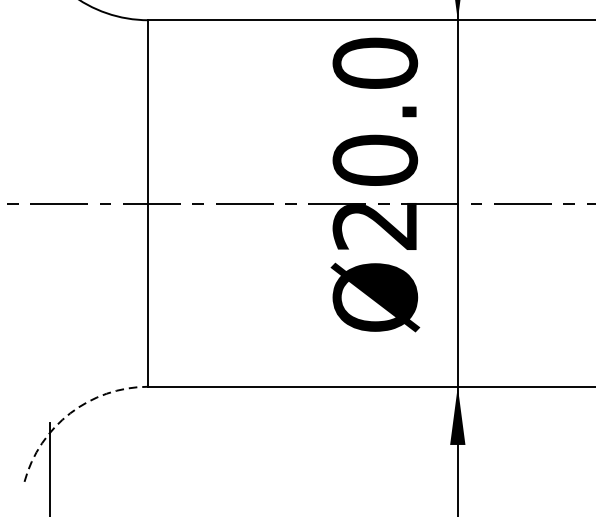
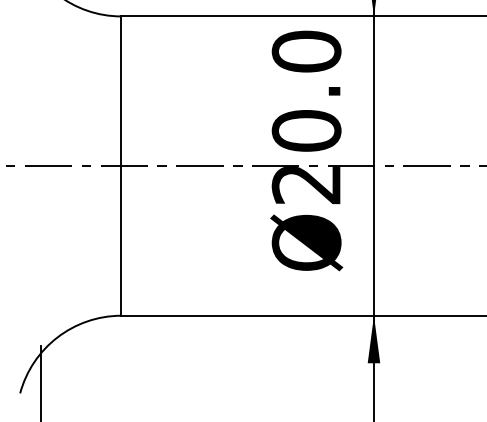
arc: (70, 413) -> (57, 337), dashed -> solid

